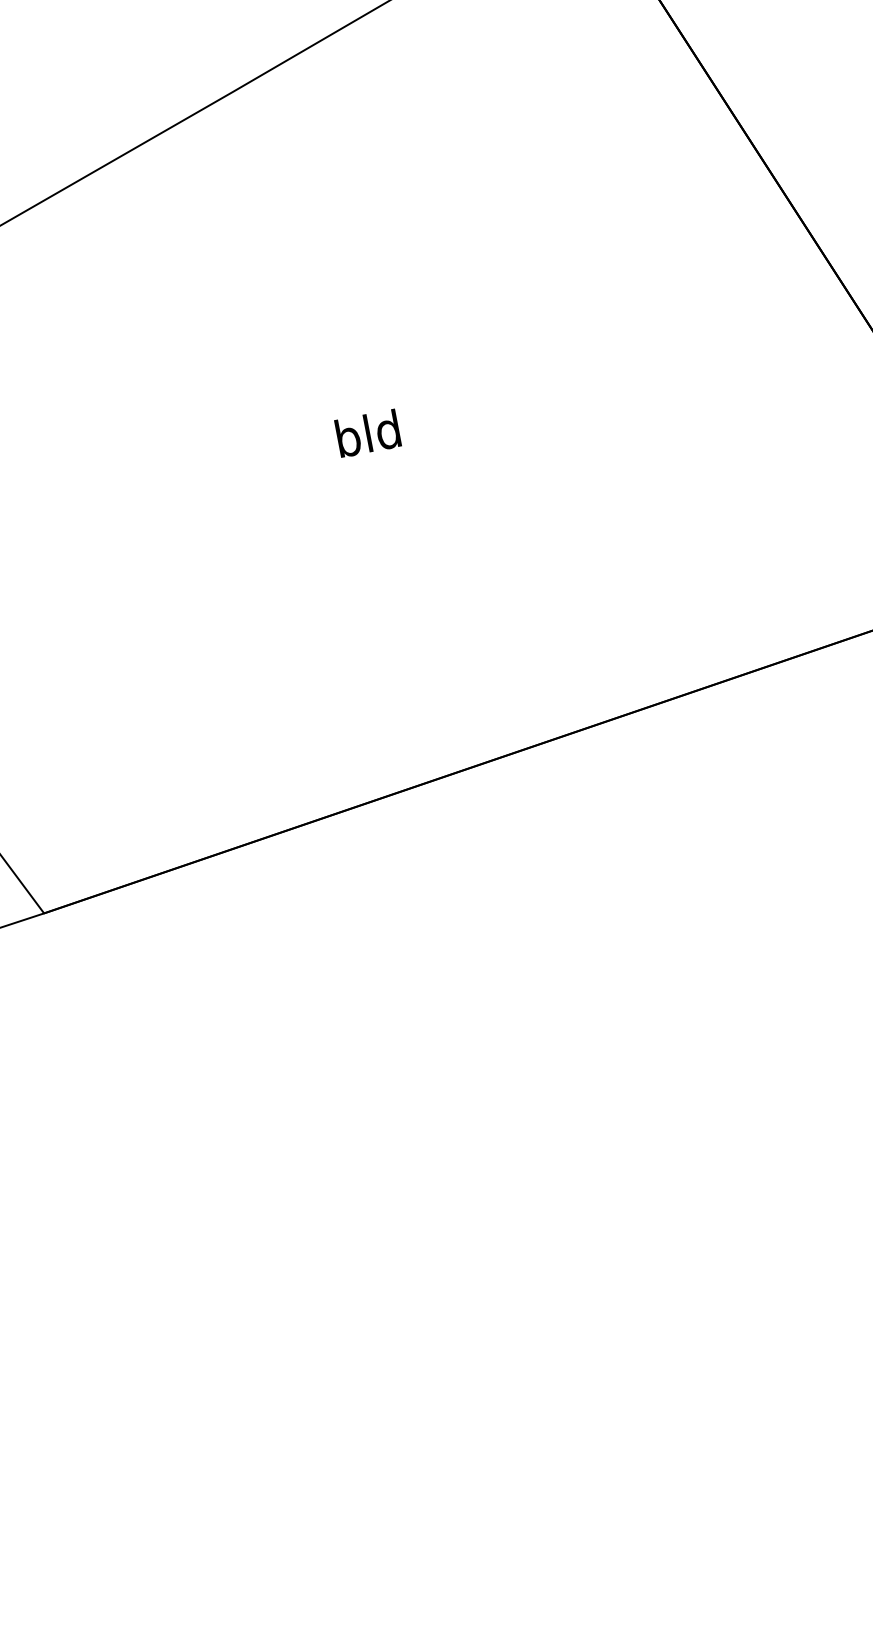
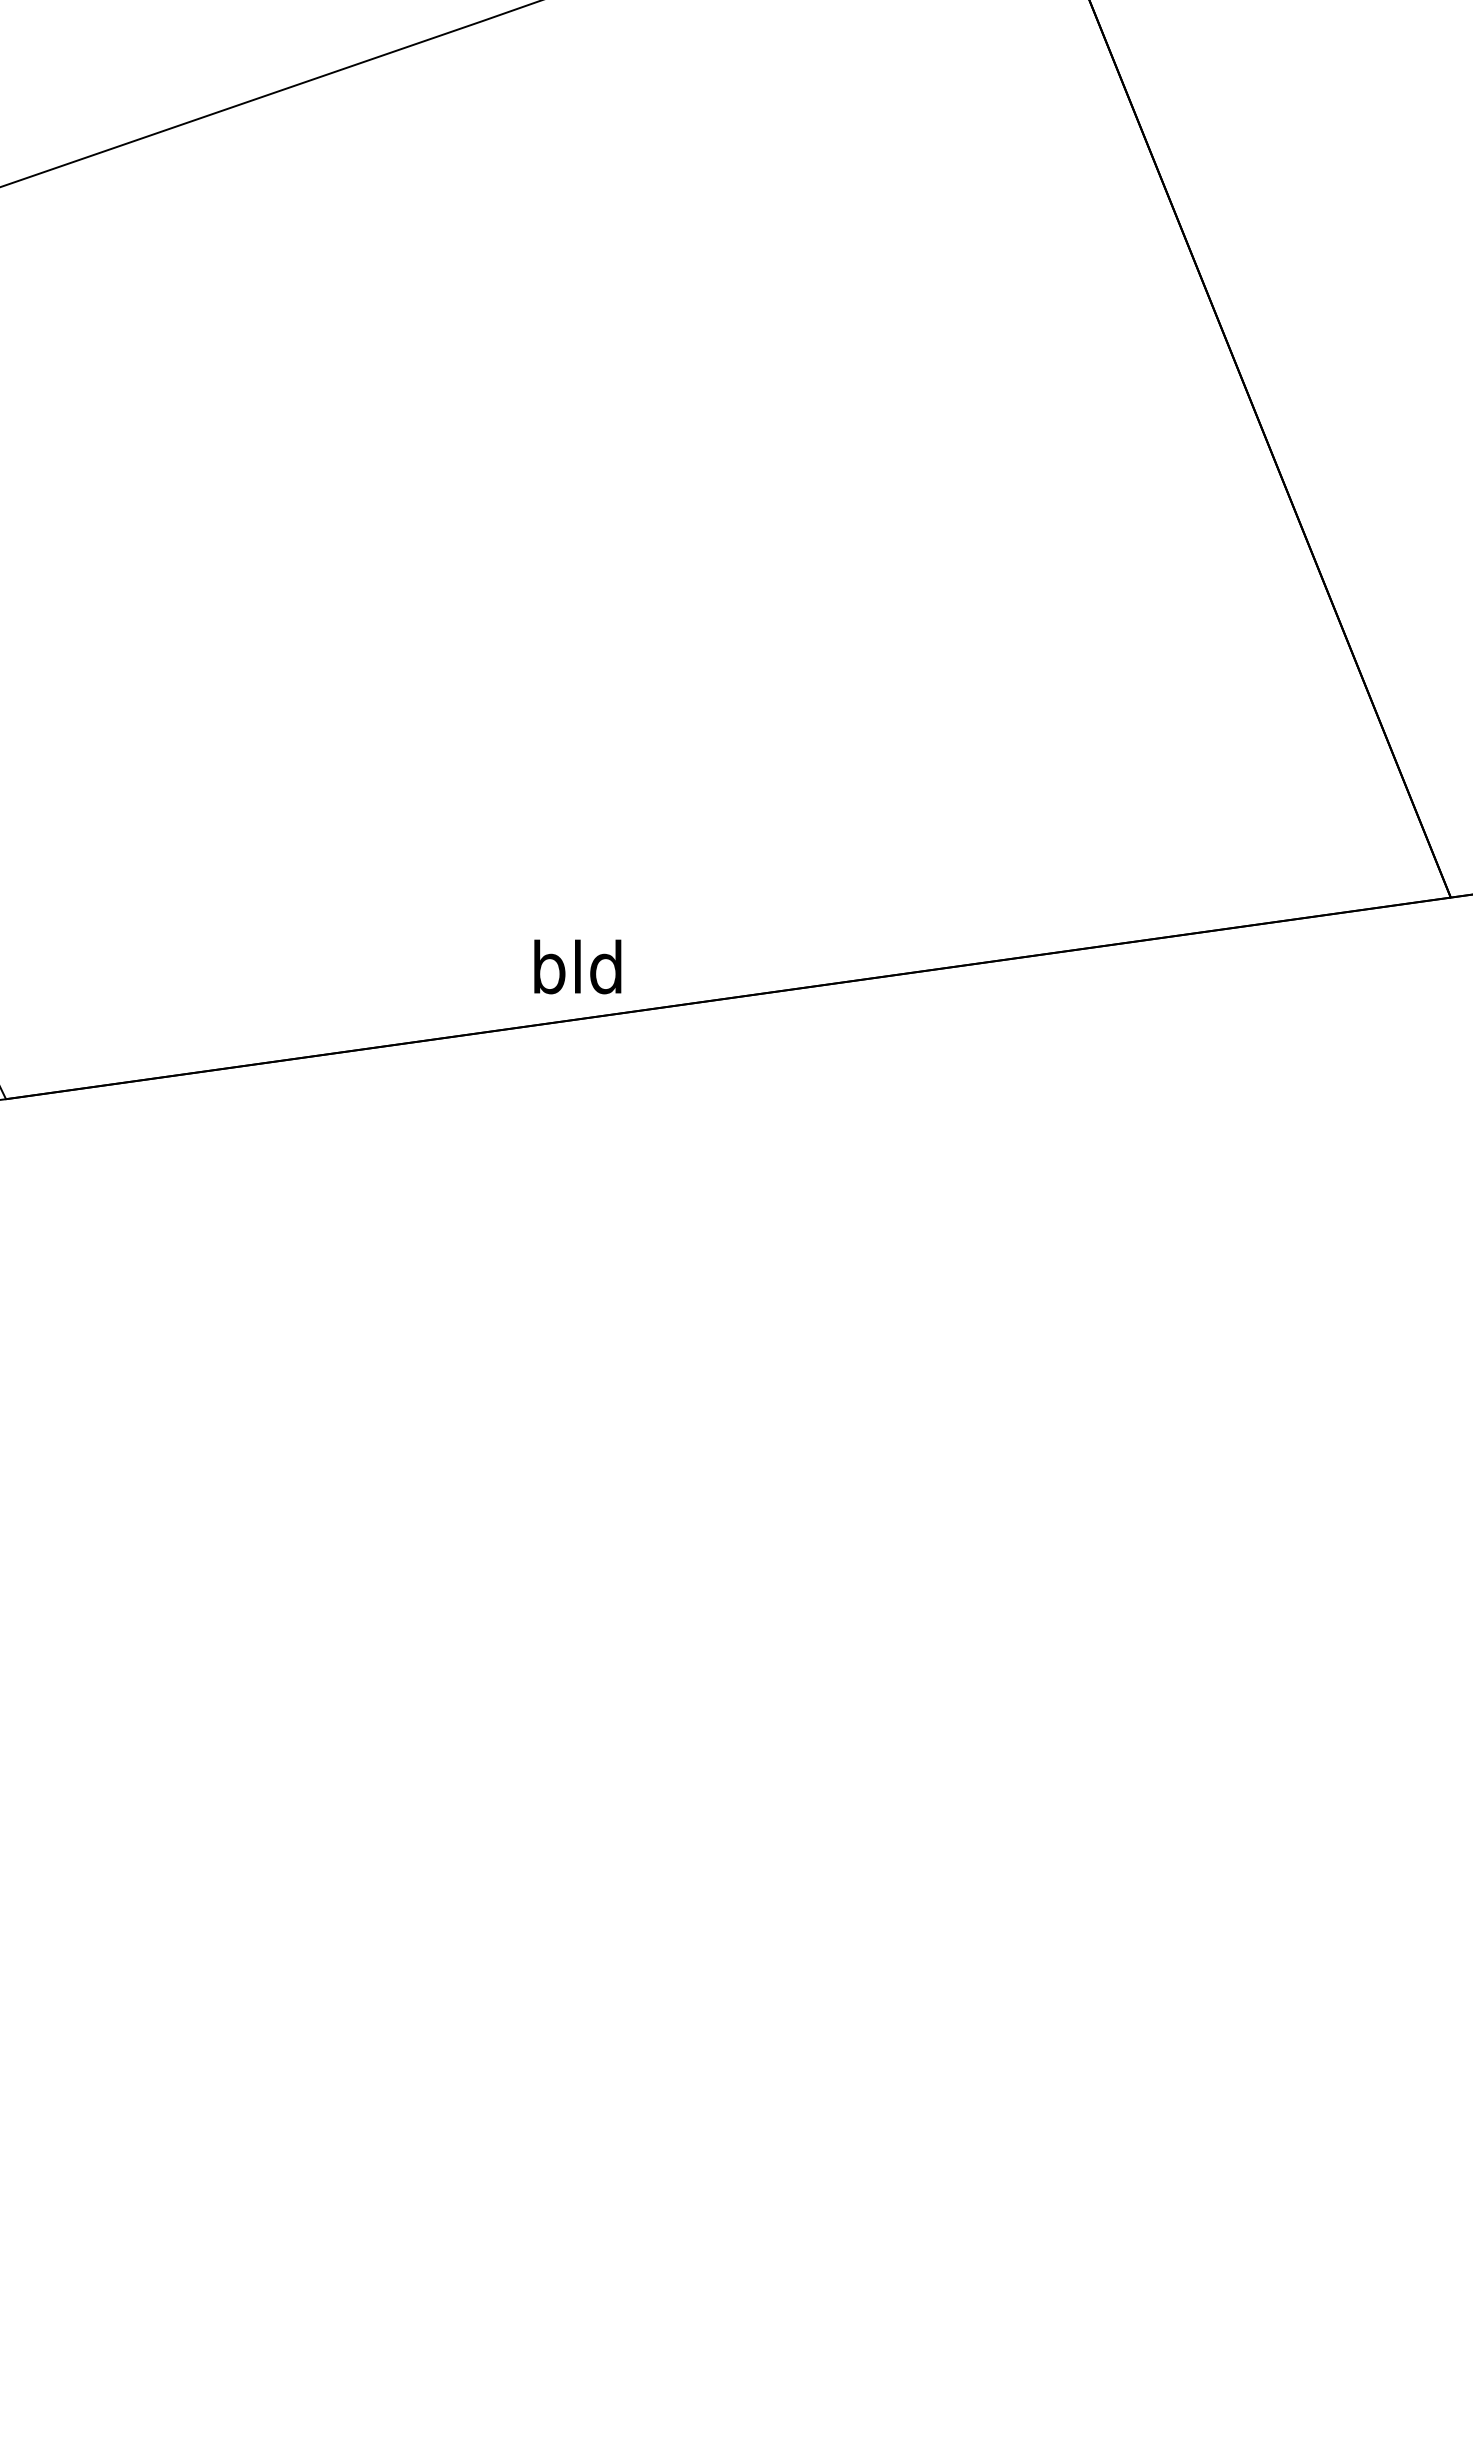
text: (367, 433) -> (577, 966), moved

